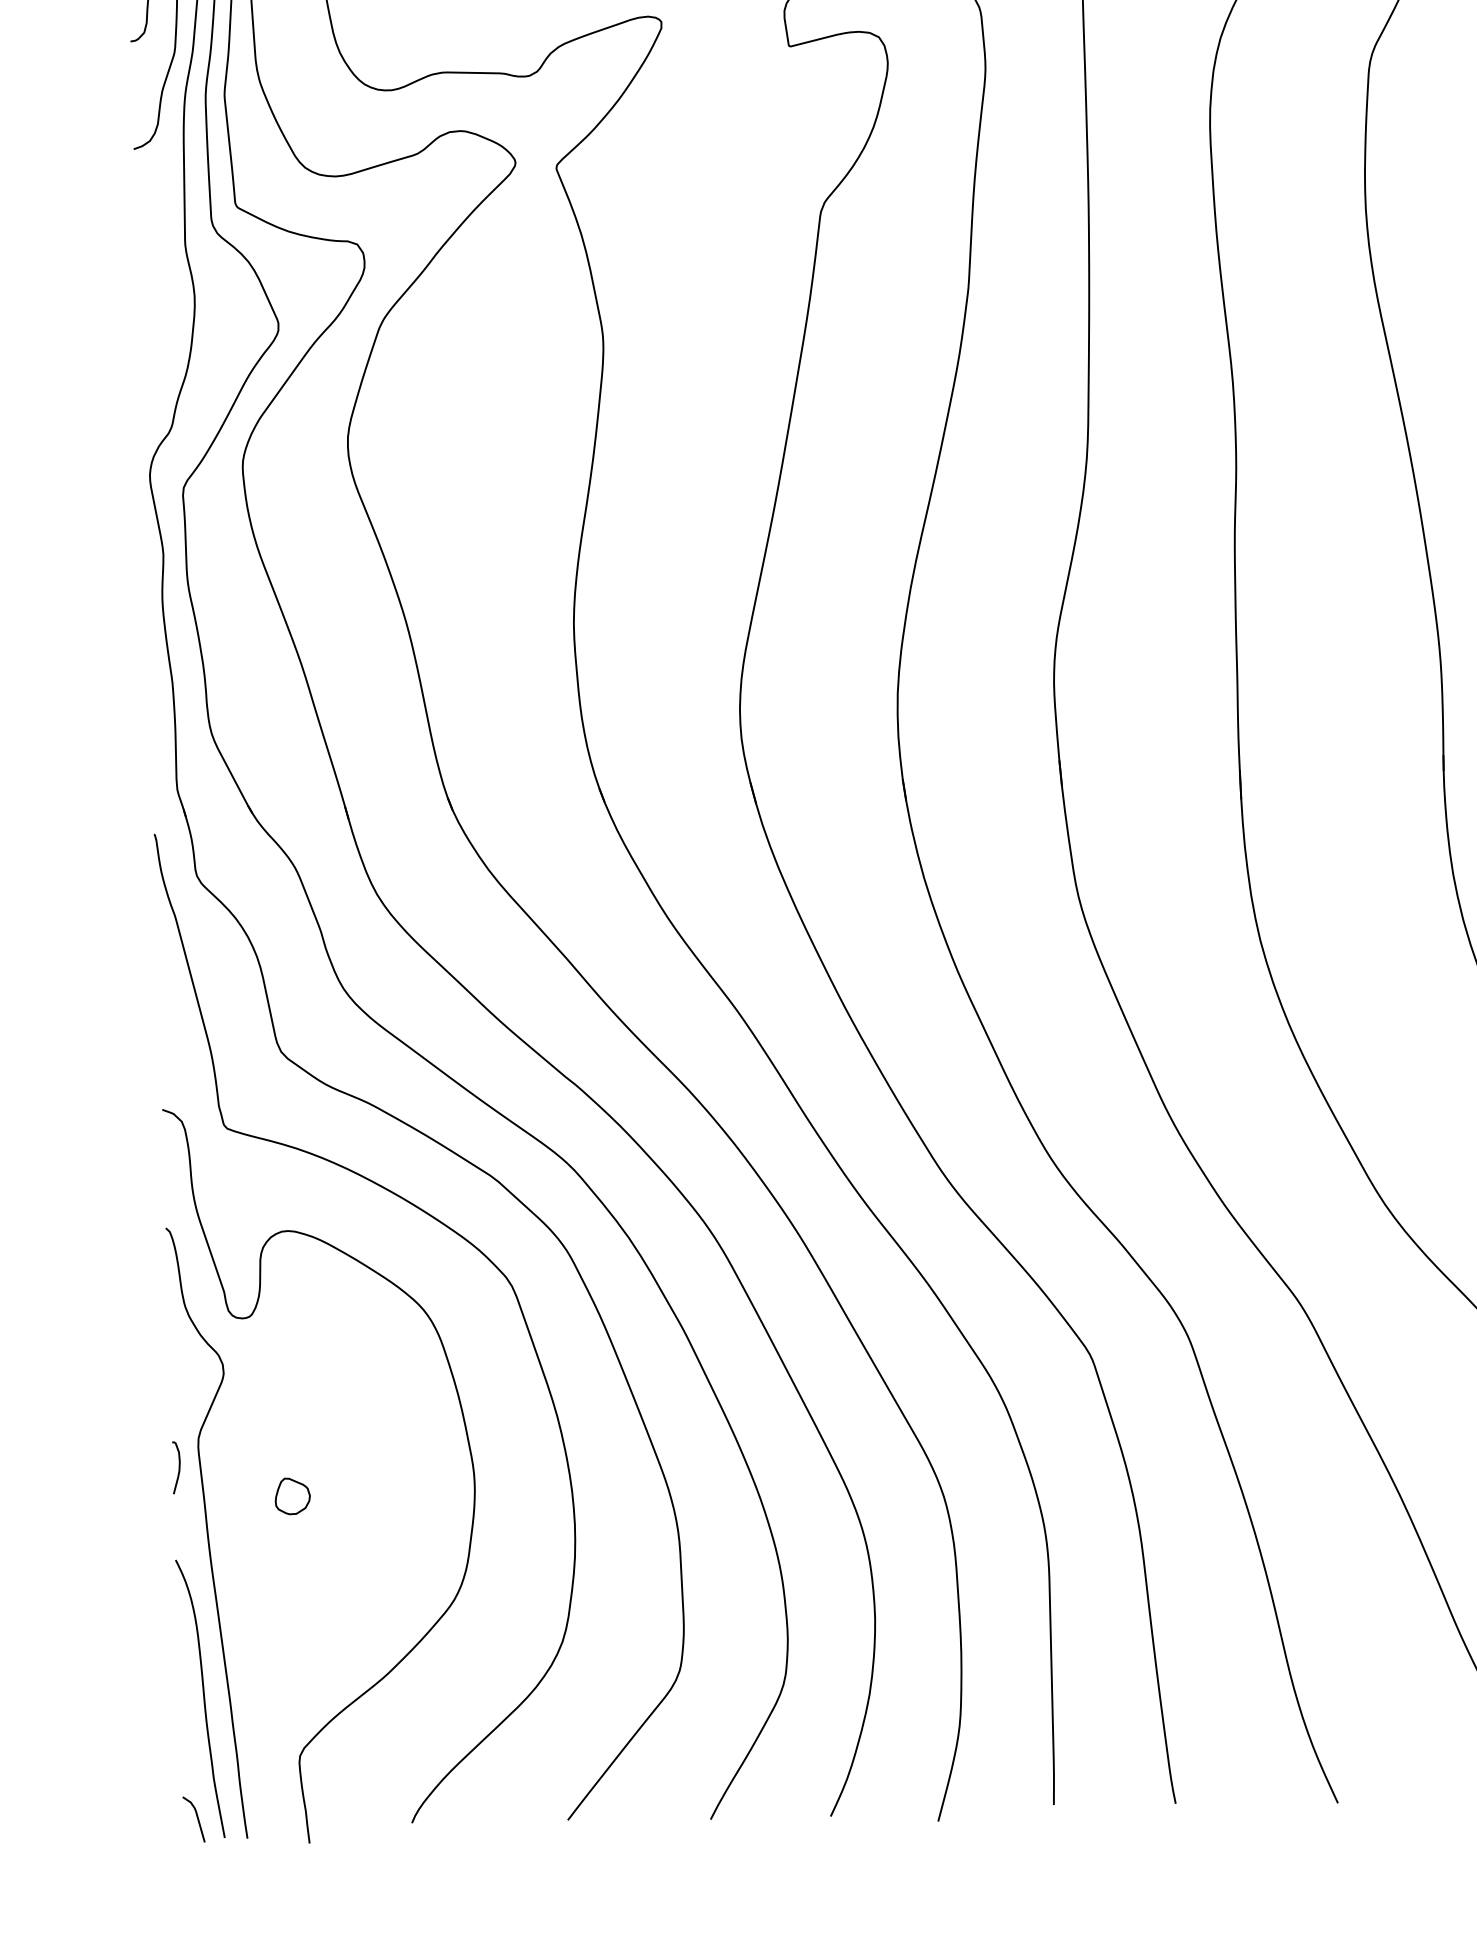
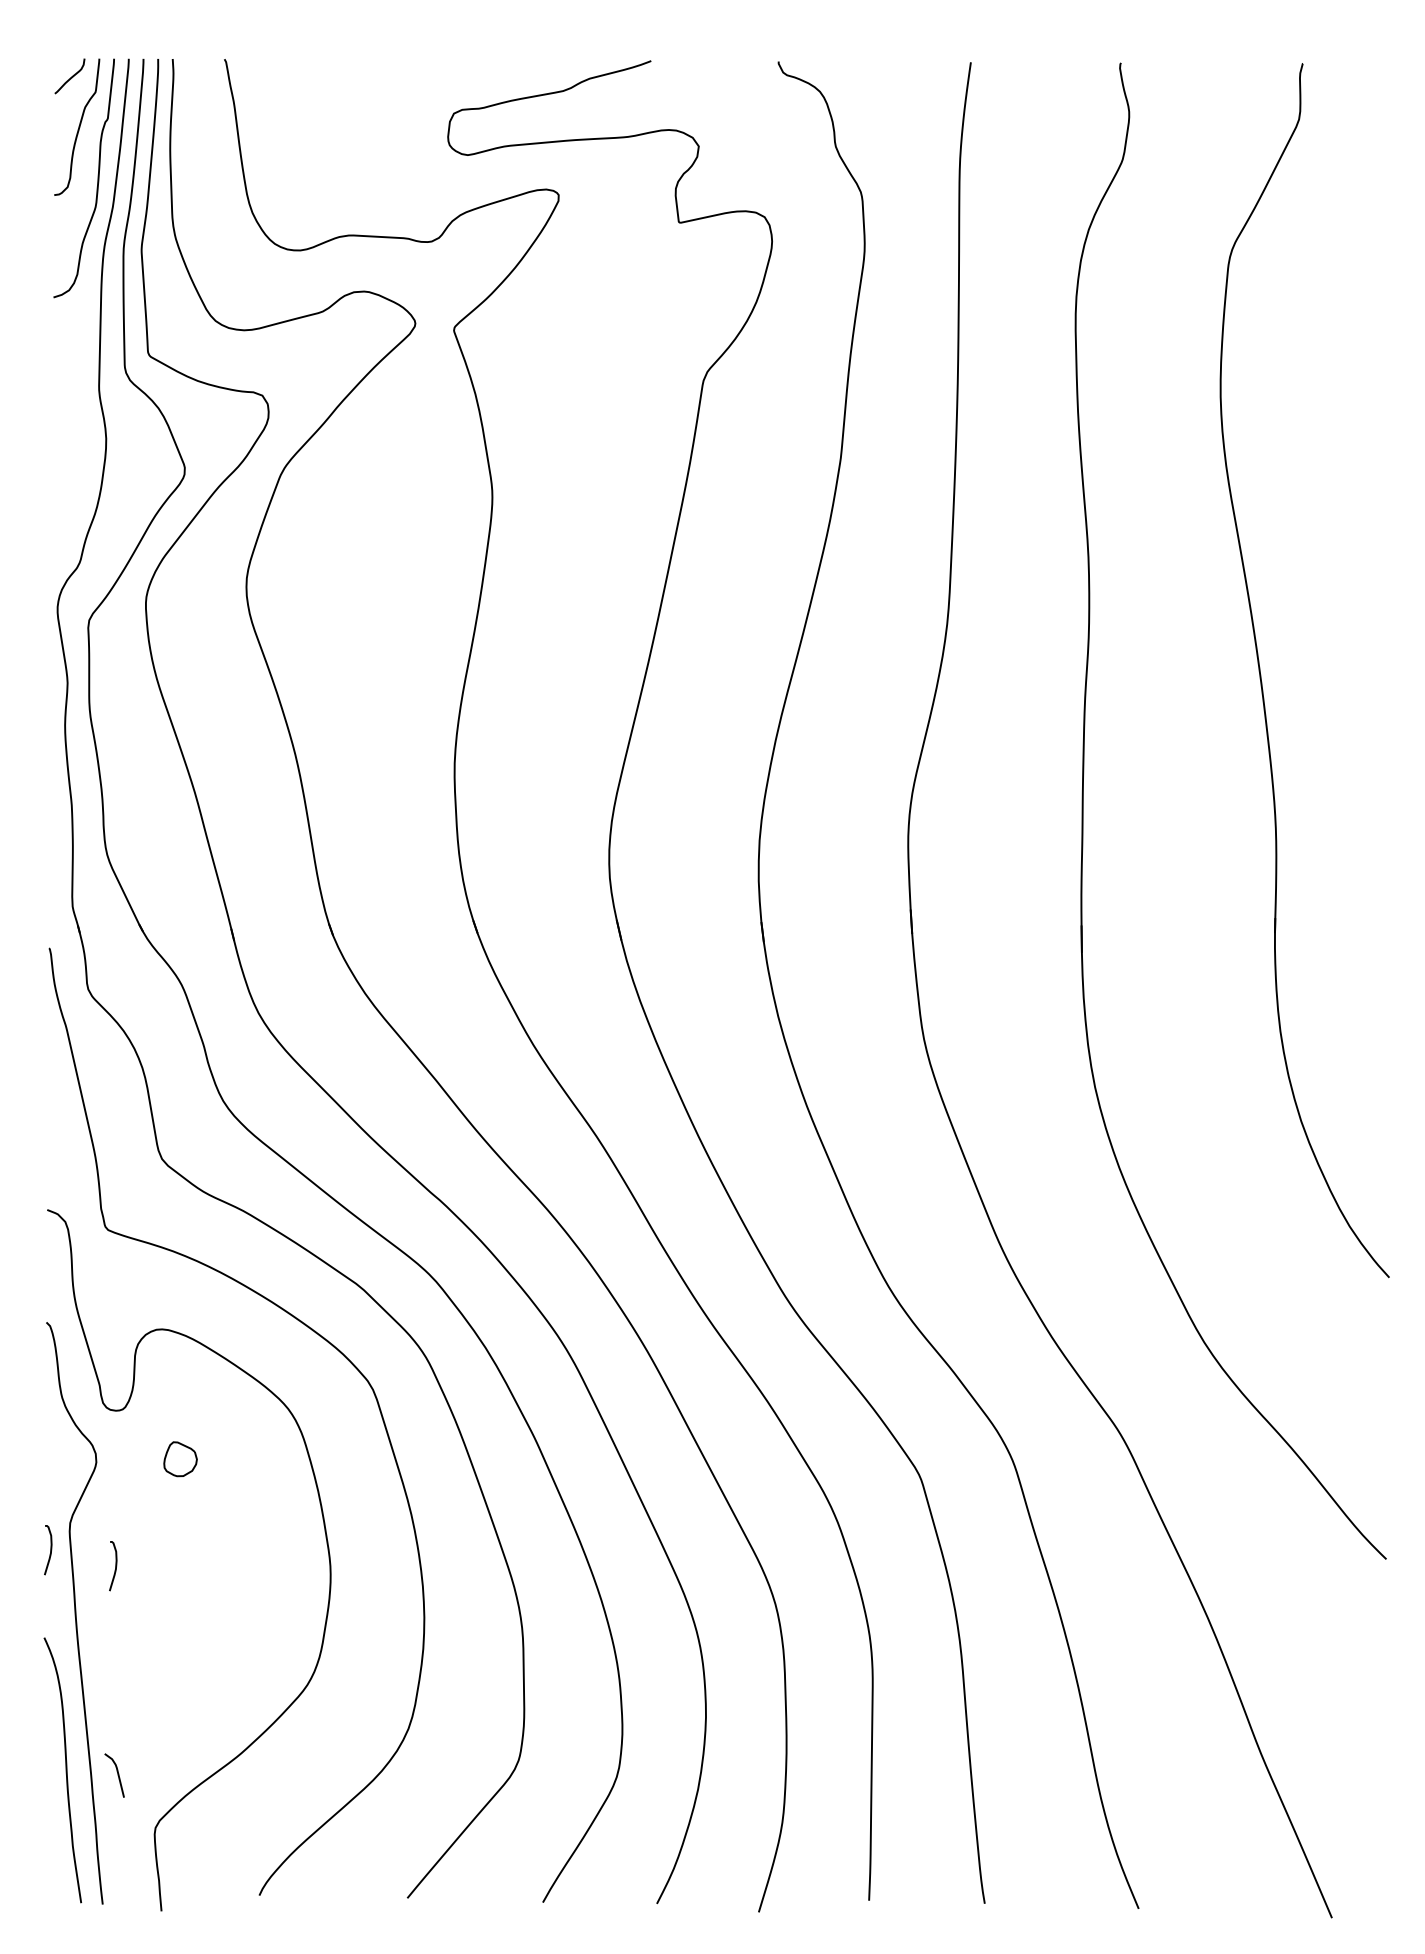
curve: (247, 1482) -> (115, 1566), added
part: (292, 1496) -> (180, 1459), moved
line: (197, 1819) -> (117, 1775), moved

